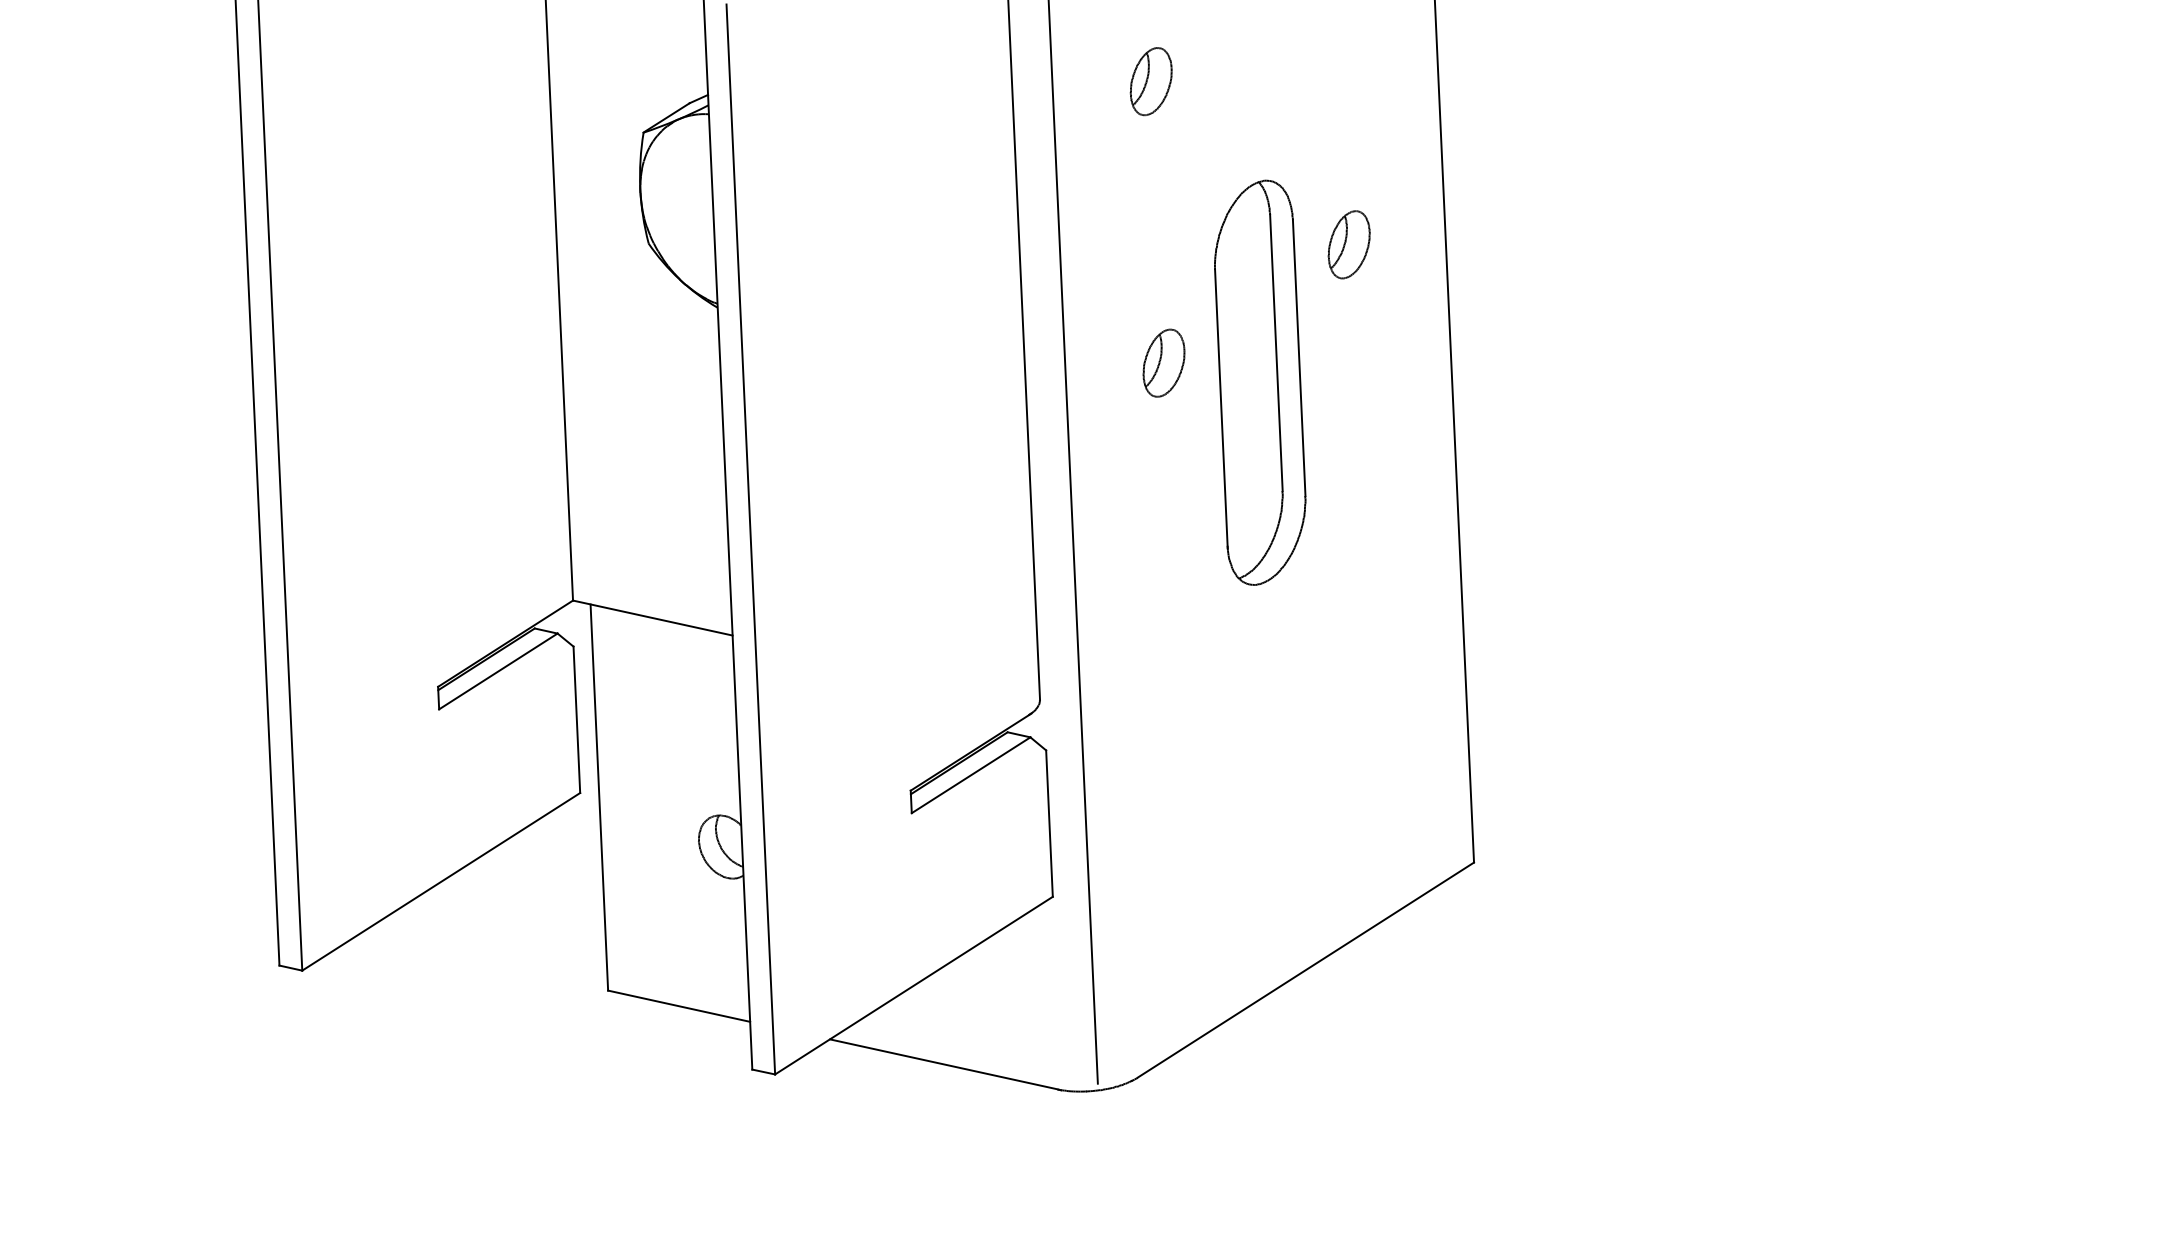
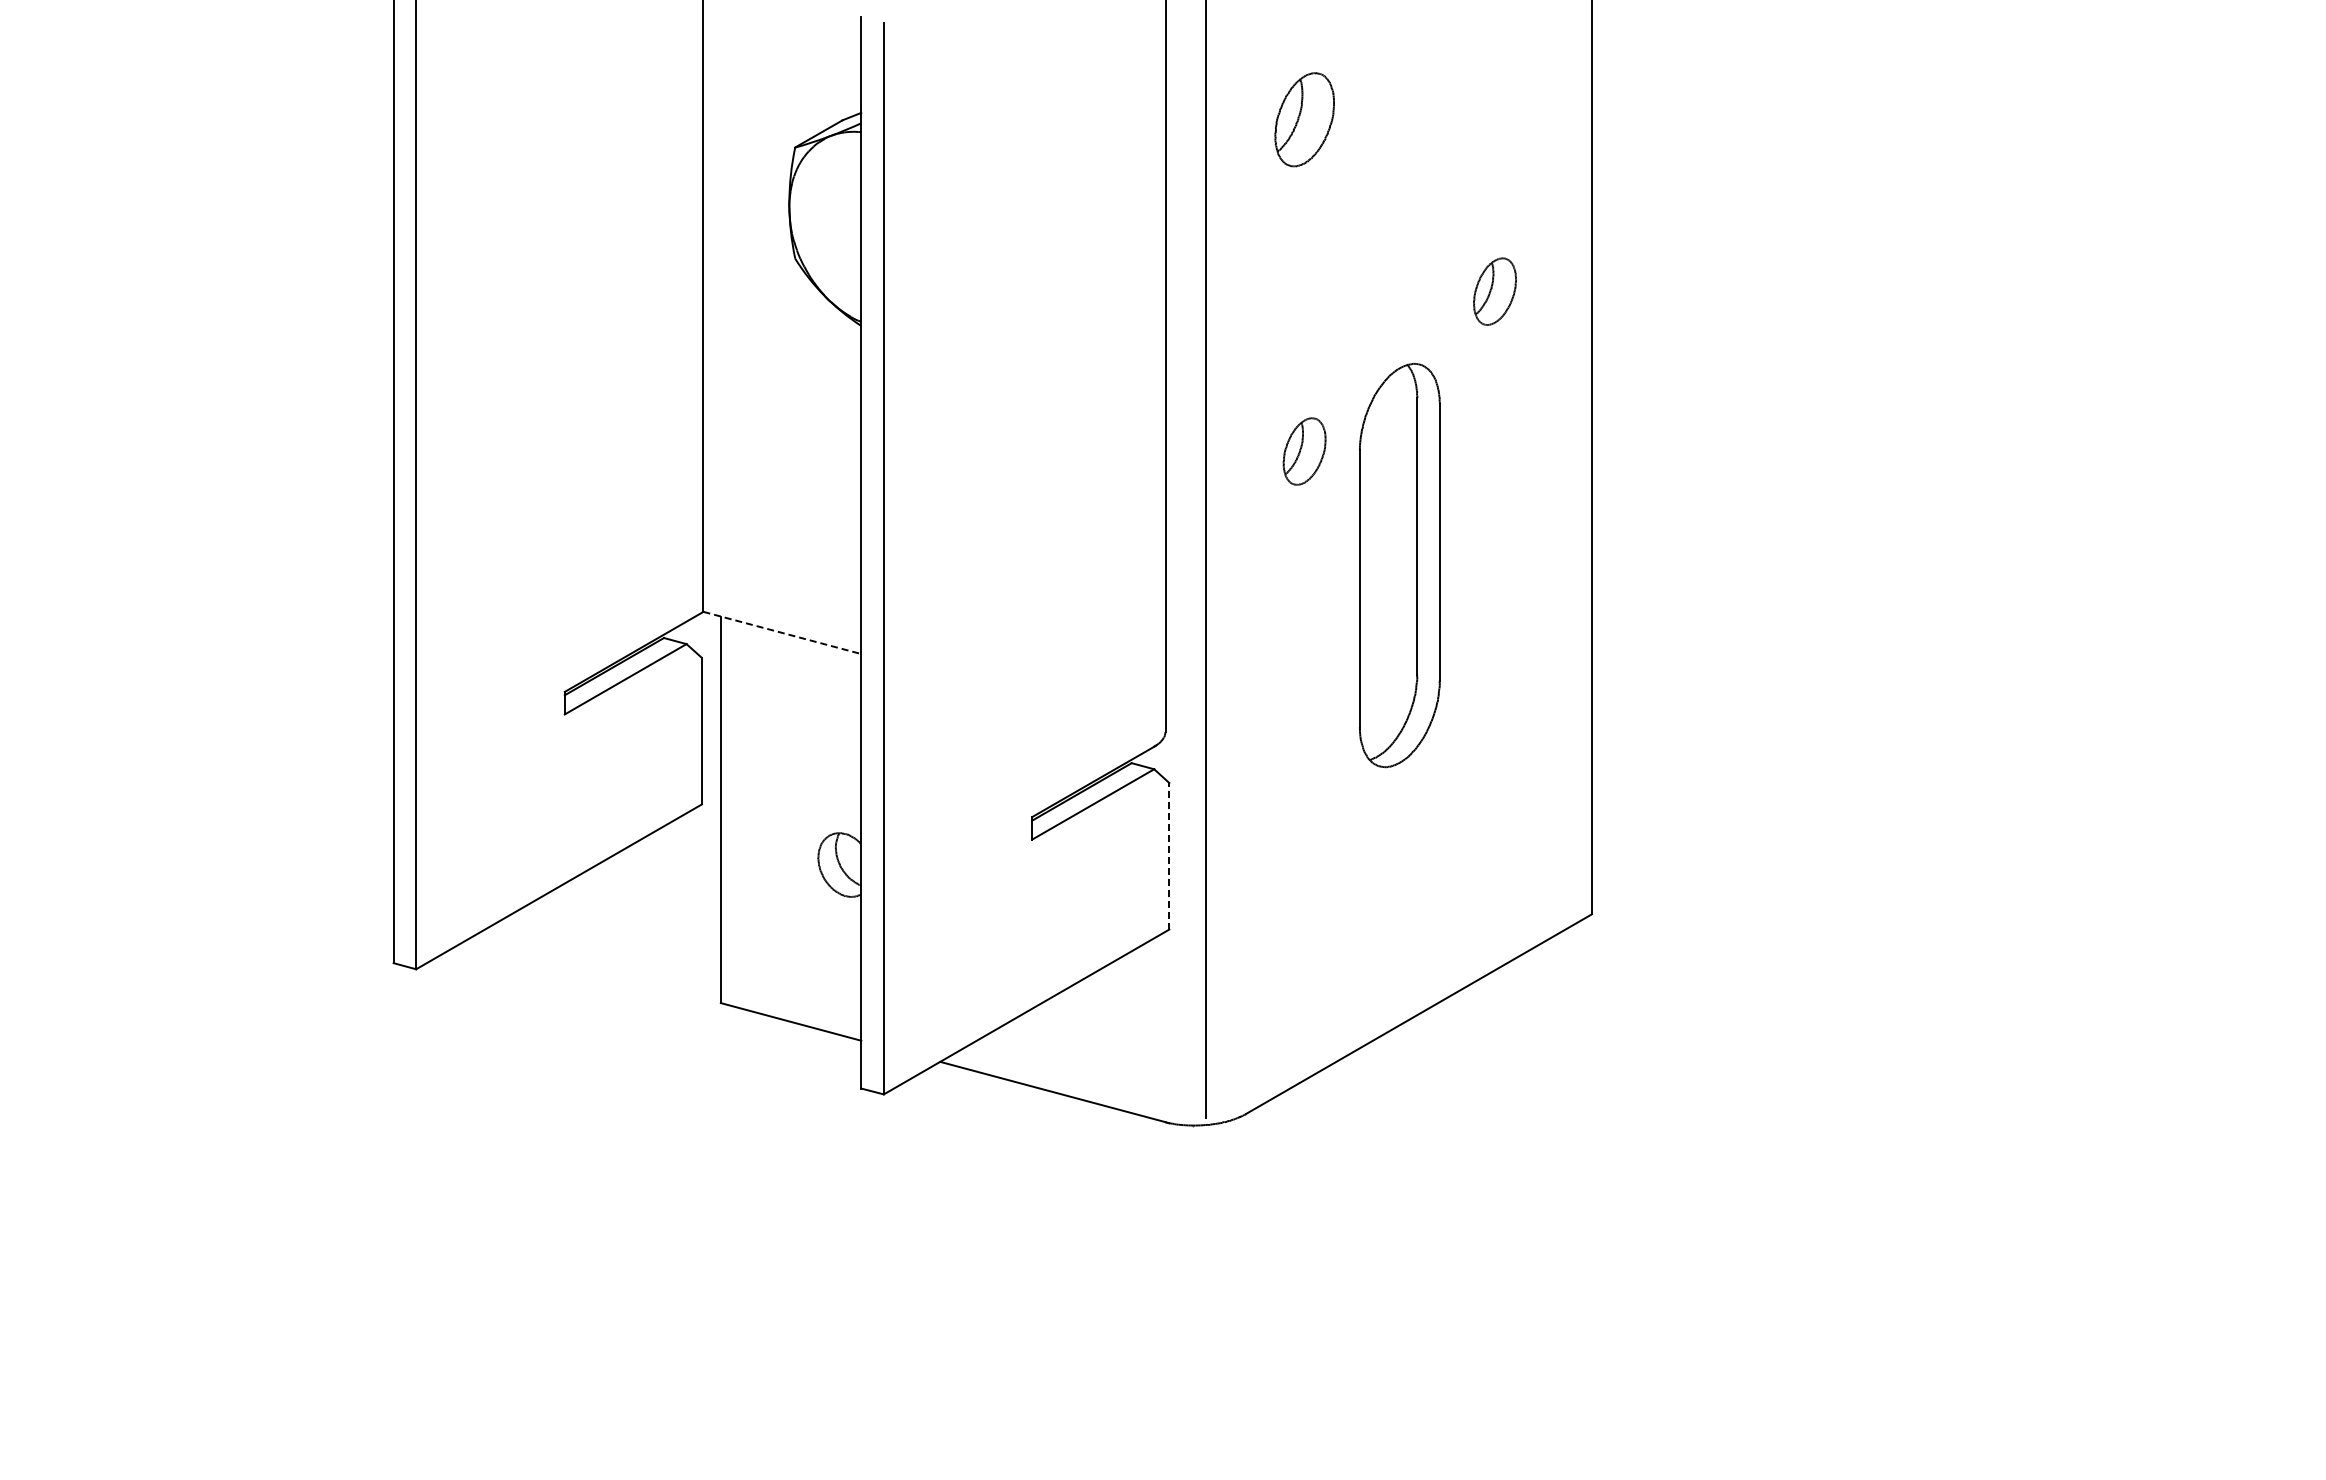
part: (1151, 81) -> (1304, 119), size x1.4
part: (1163, 363) -> (1304, 451), moved
part: (1259, 382) -> (1399, 565), moved
line: (652, 617) -> (782, 632), solid -> dashed
line: (1049, 822) -> (1169, 855), solid -> dashed

